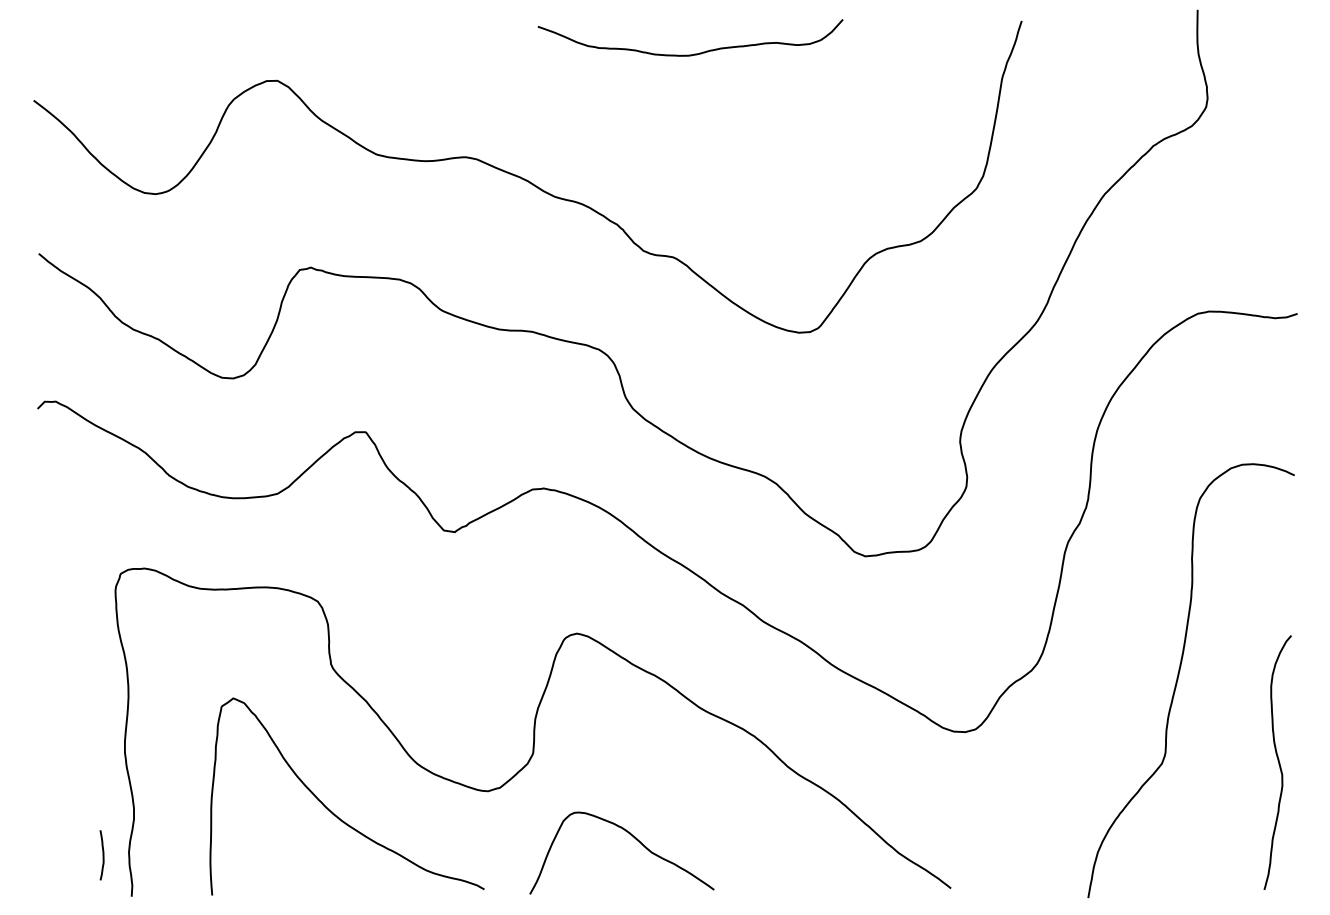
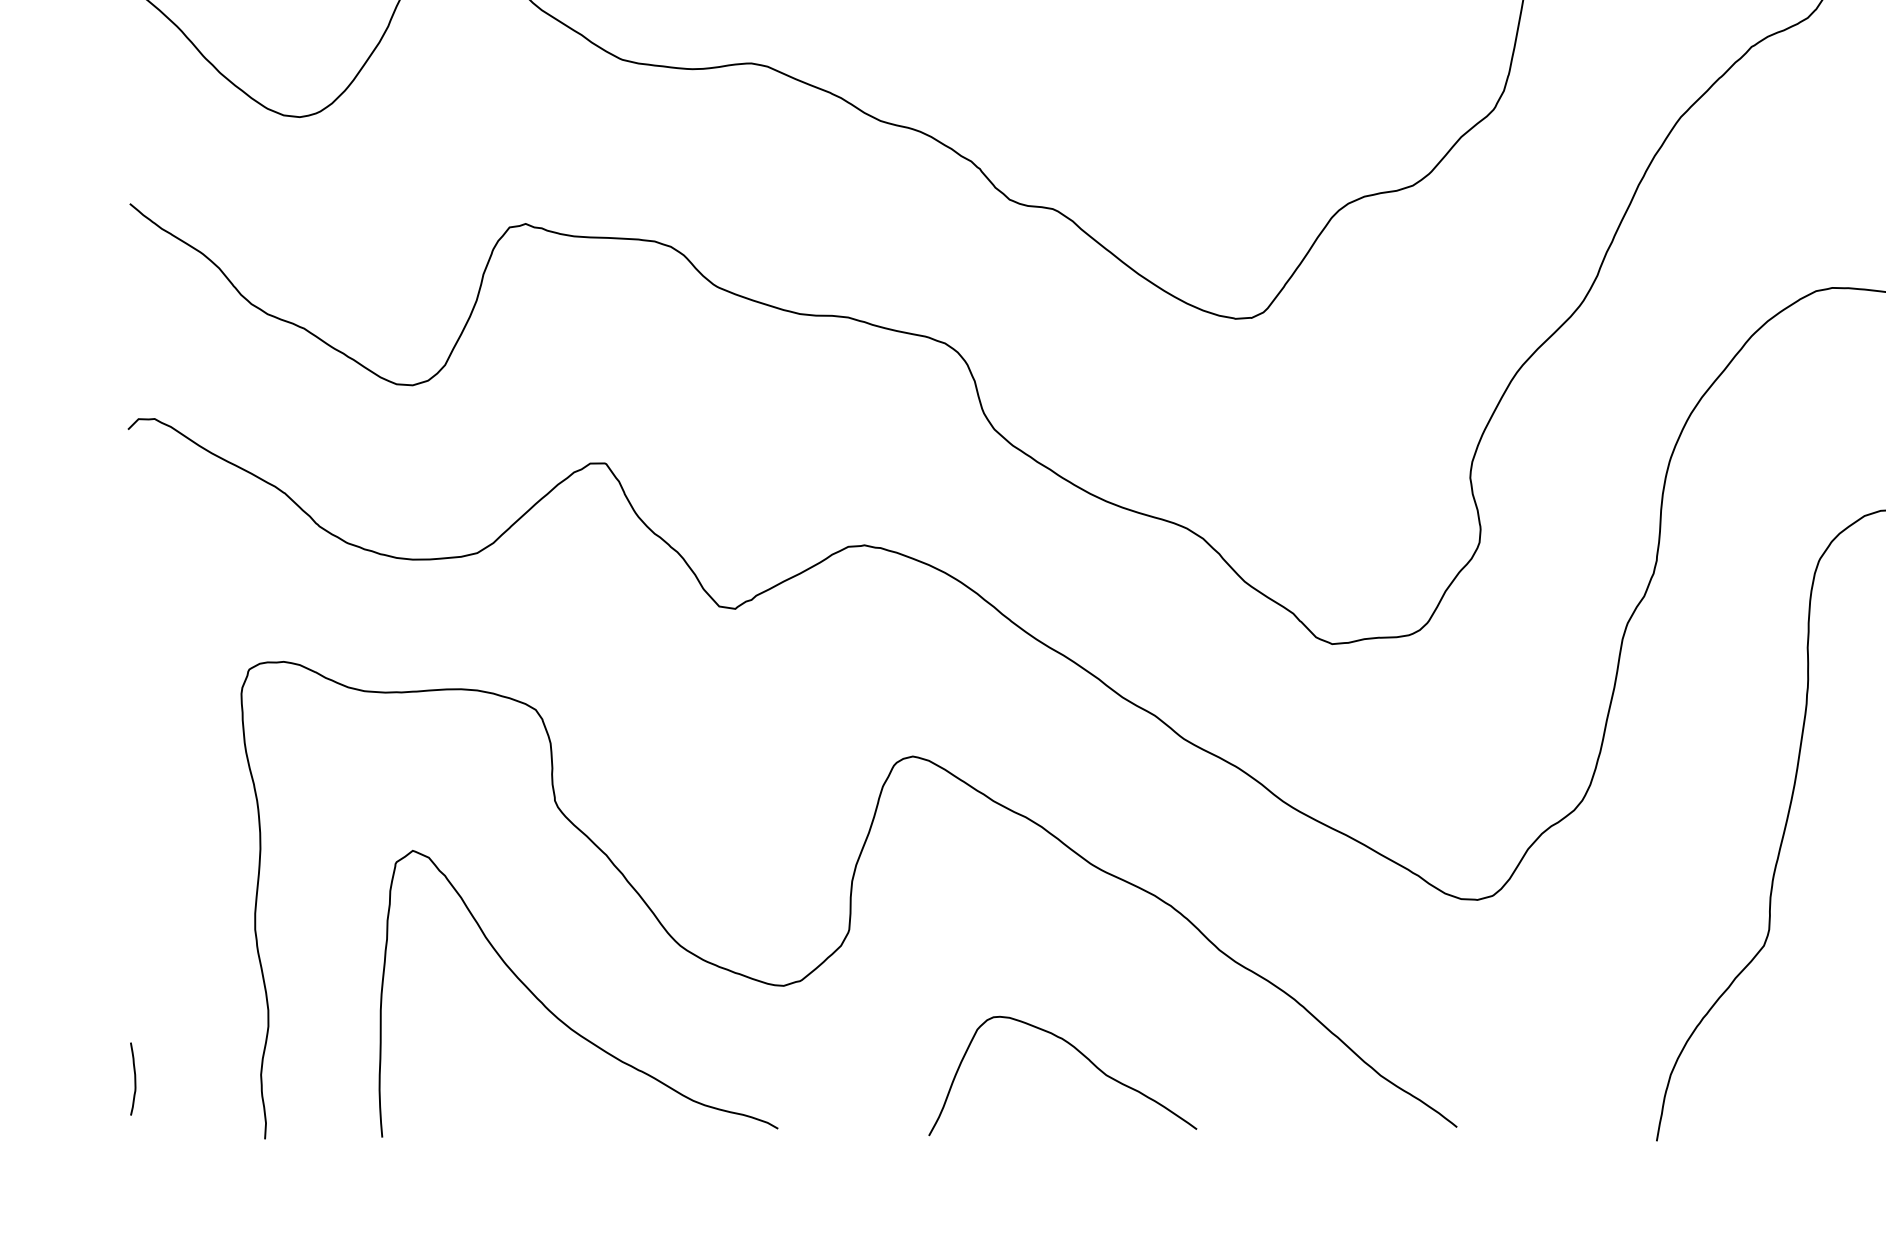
curve: (634, 838) -> (1080, 1054), moved
curve: (102, 855) -> (133, 1079), moved

